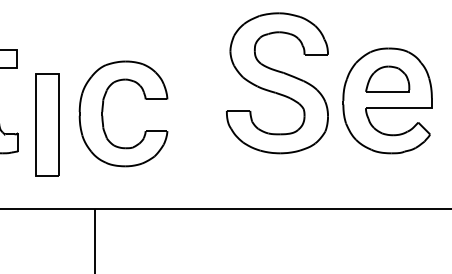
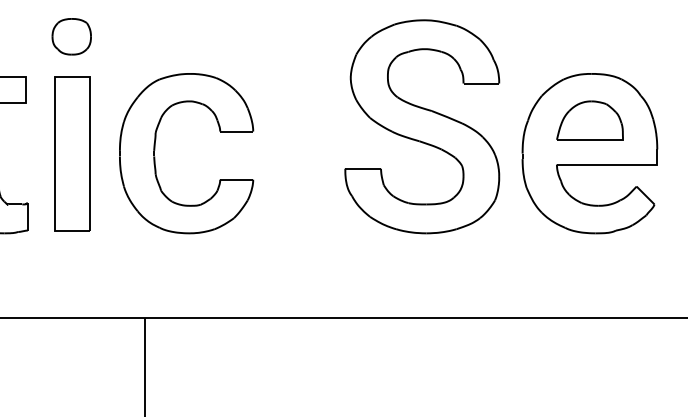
part: (46, 23) -> (70, 35), added
part: (103, 111) -> (156, 149), moved
part: (47, 124) -> (72, 152), moved

